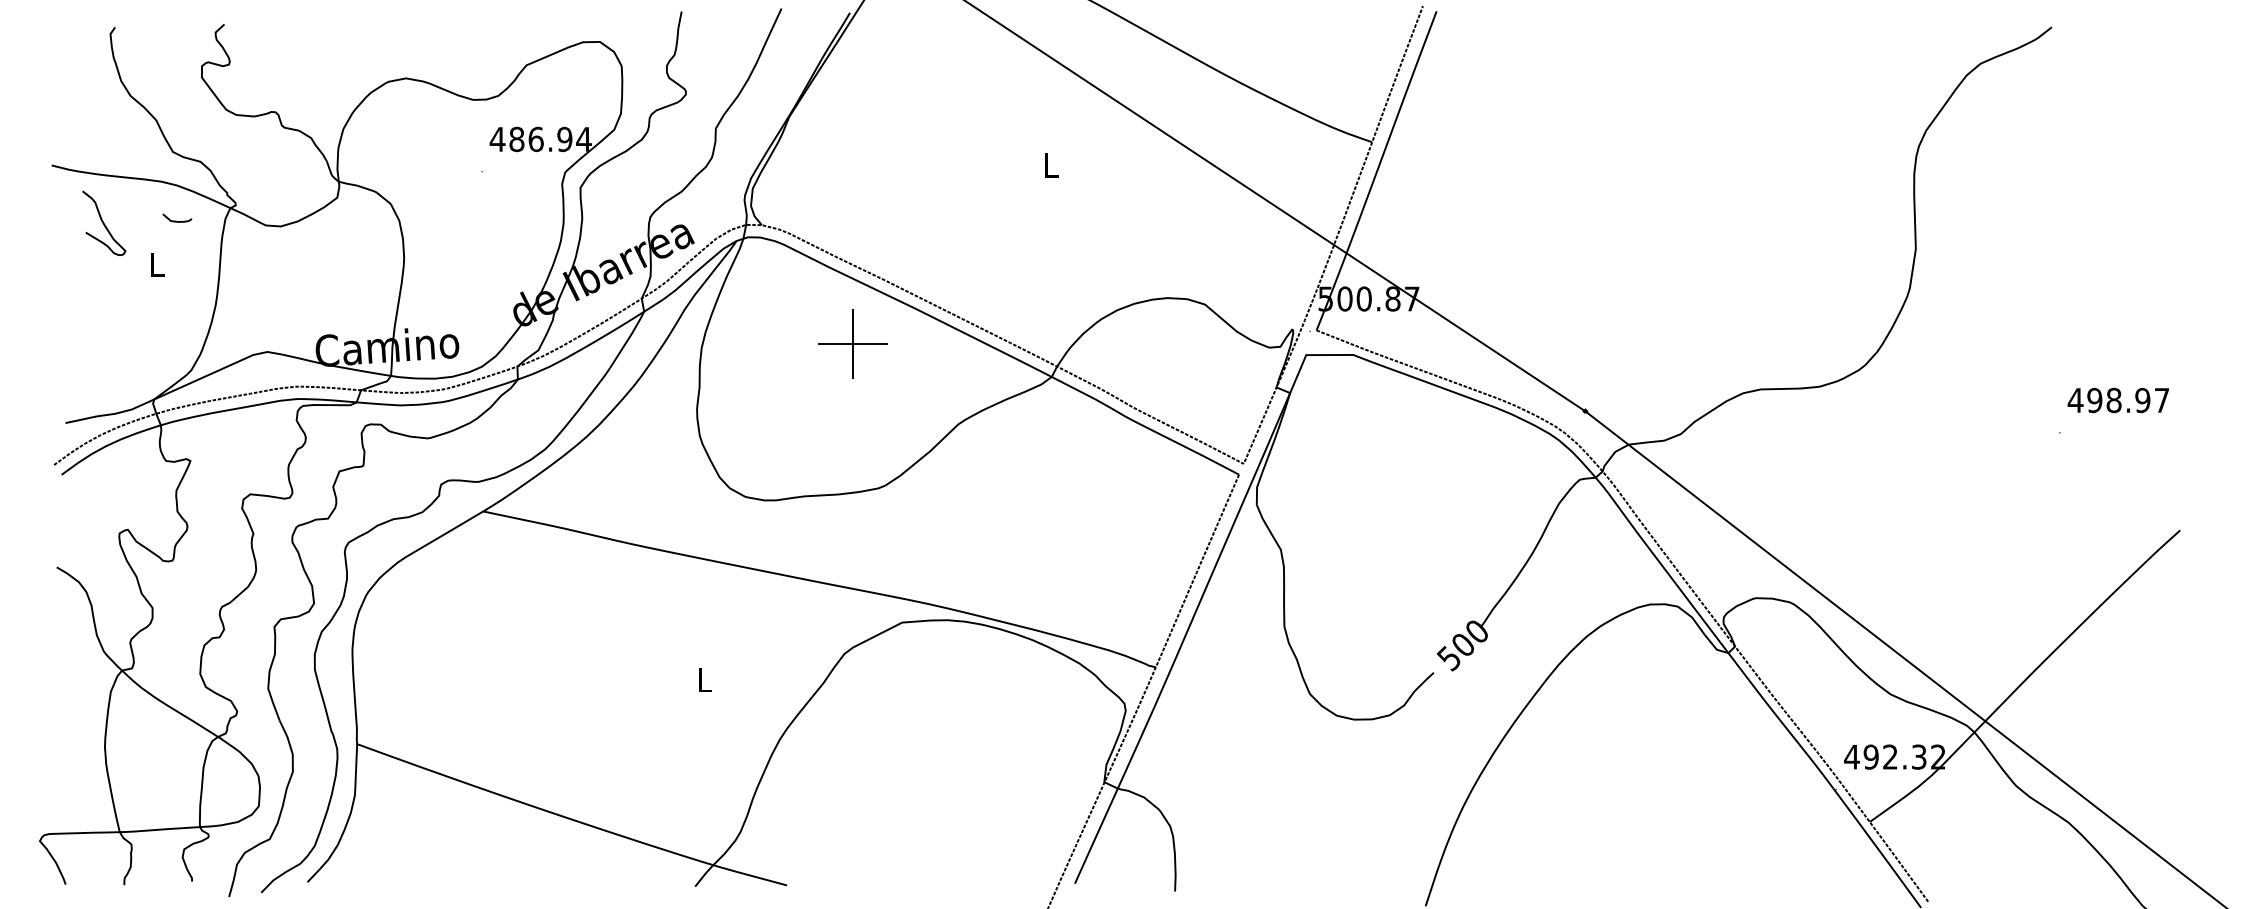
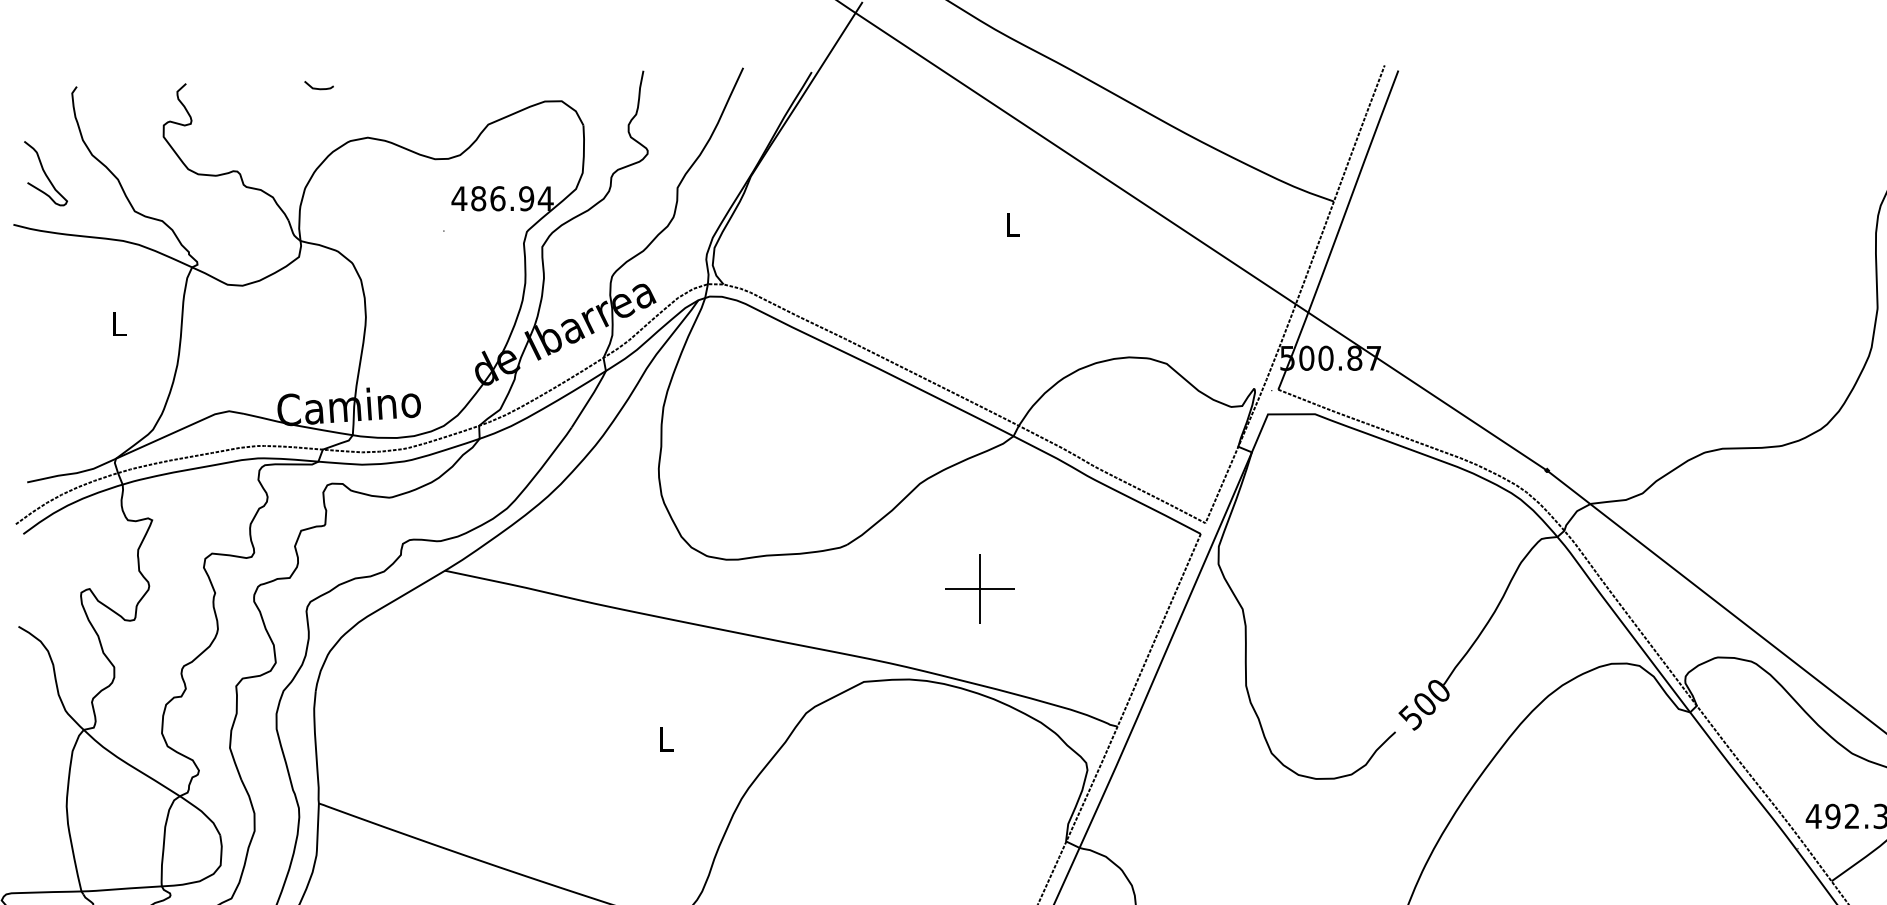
curve: (176, 220) -> (318, 87), moved
curve: (104, 222) -> (46, 172), moved
part: (852, 343) -> (979, 588), moved

